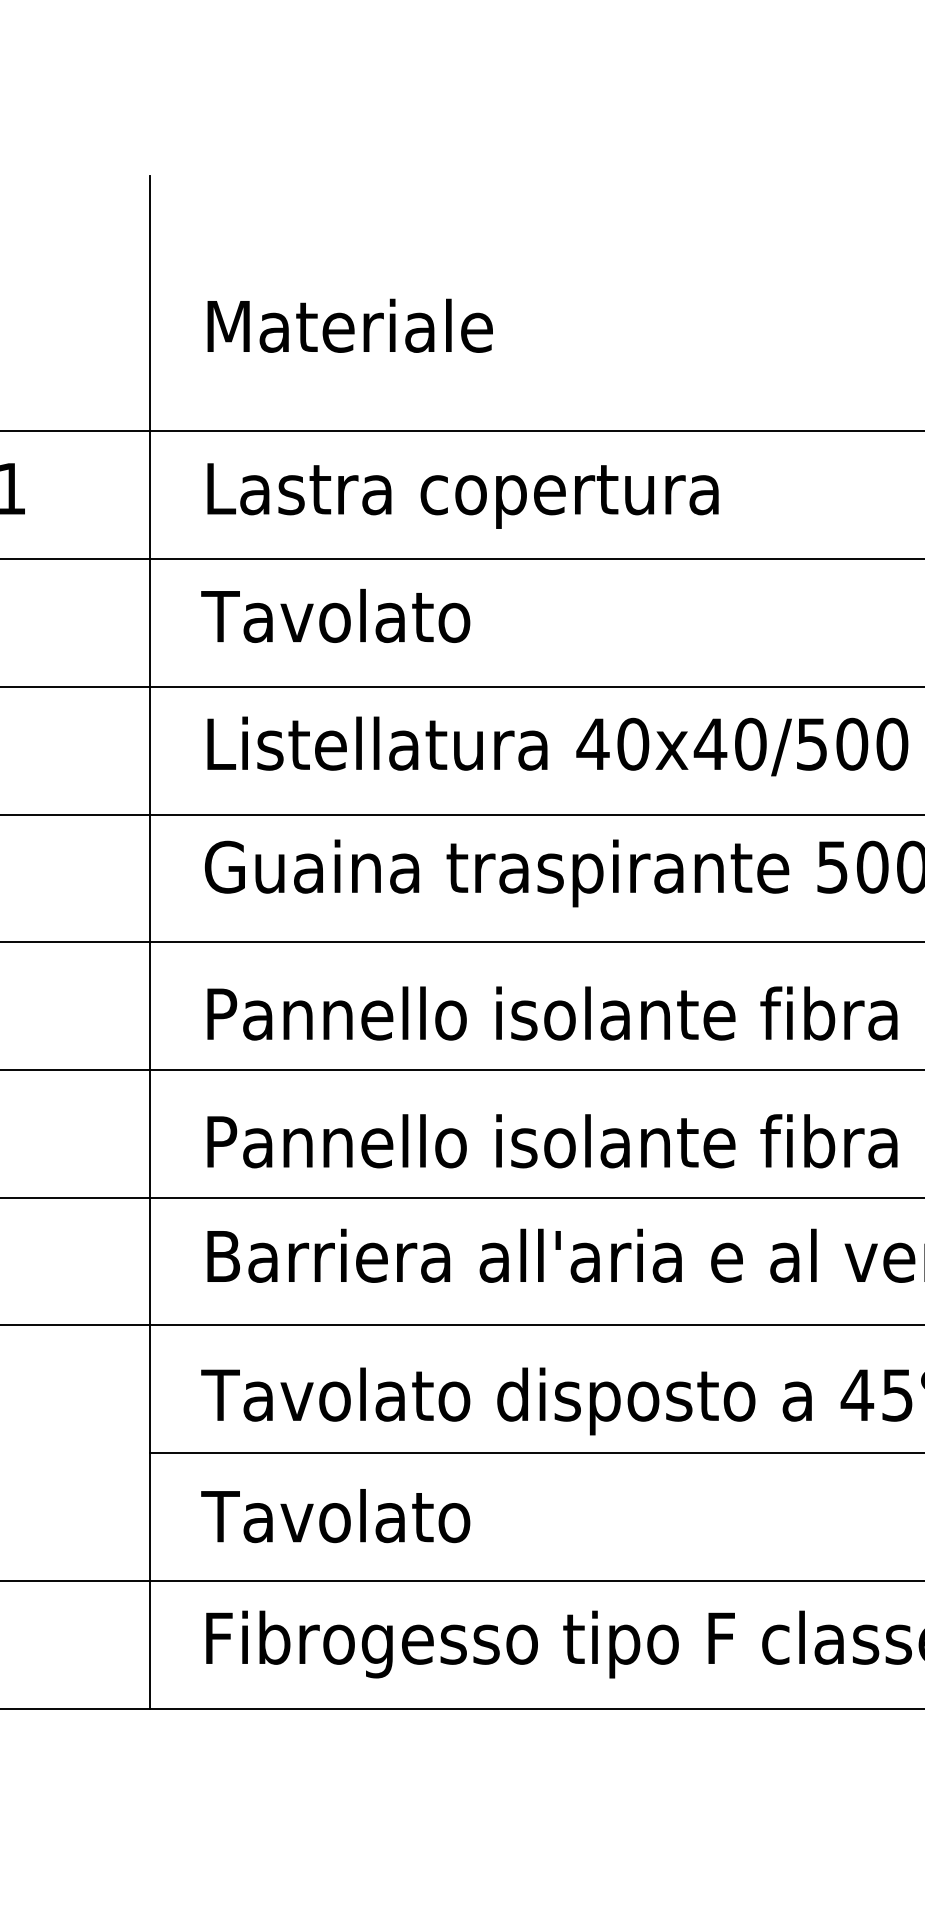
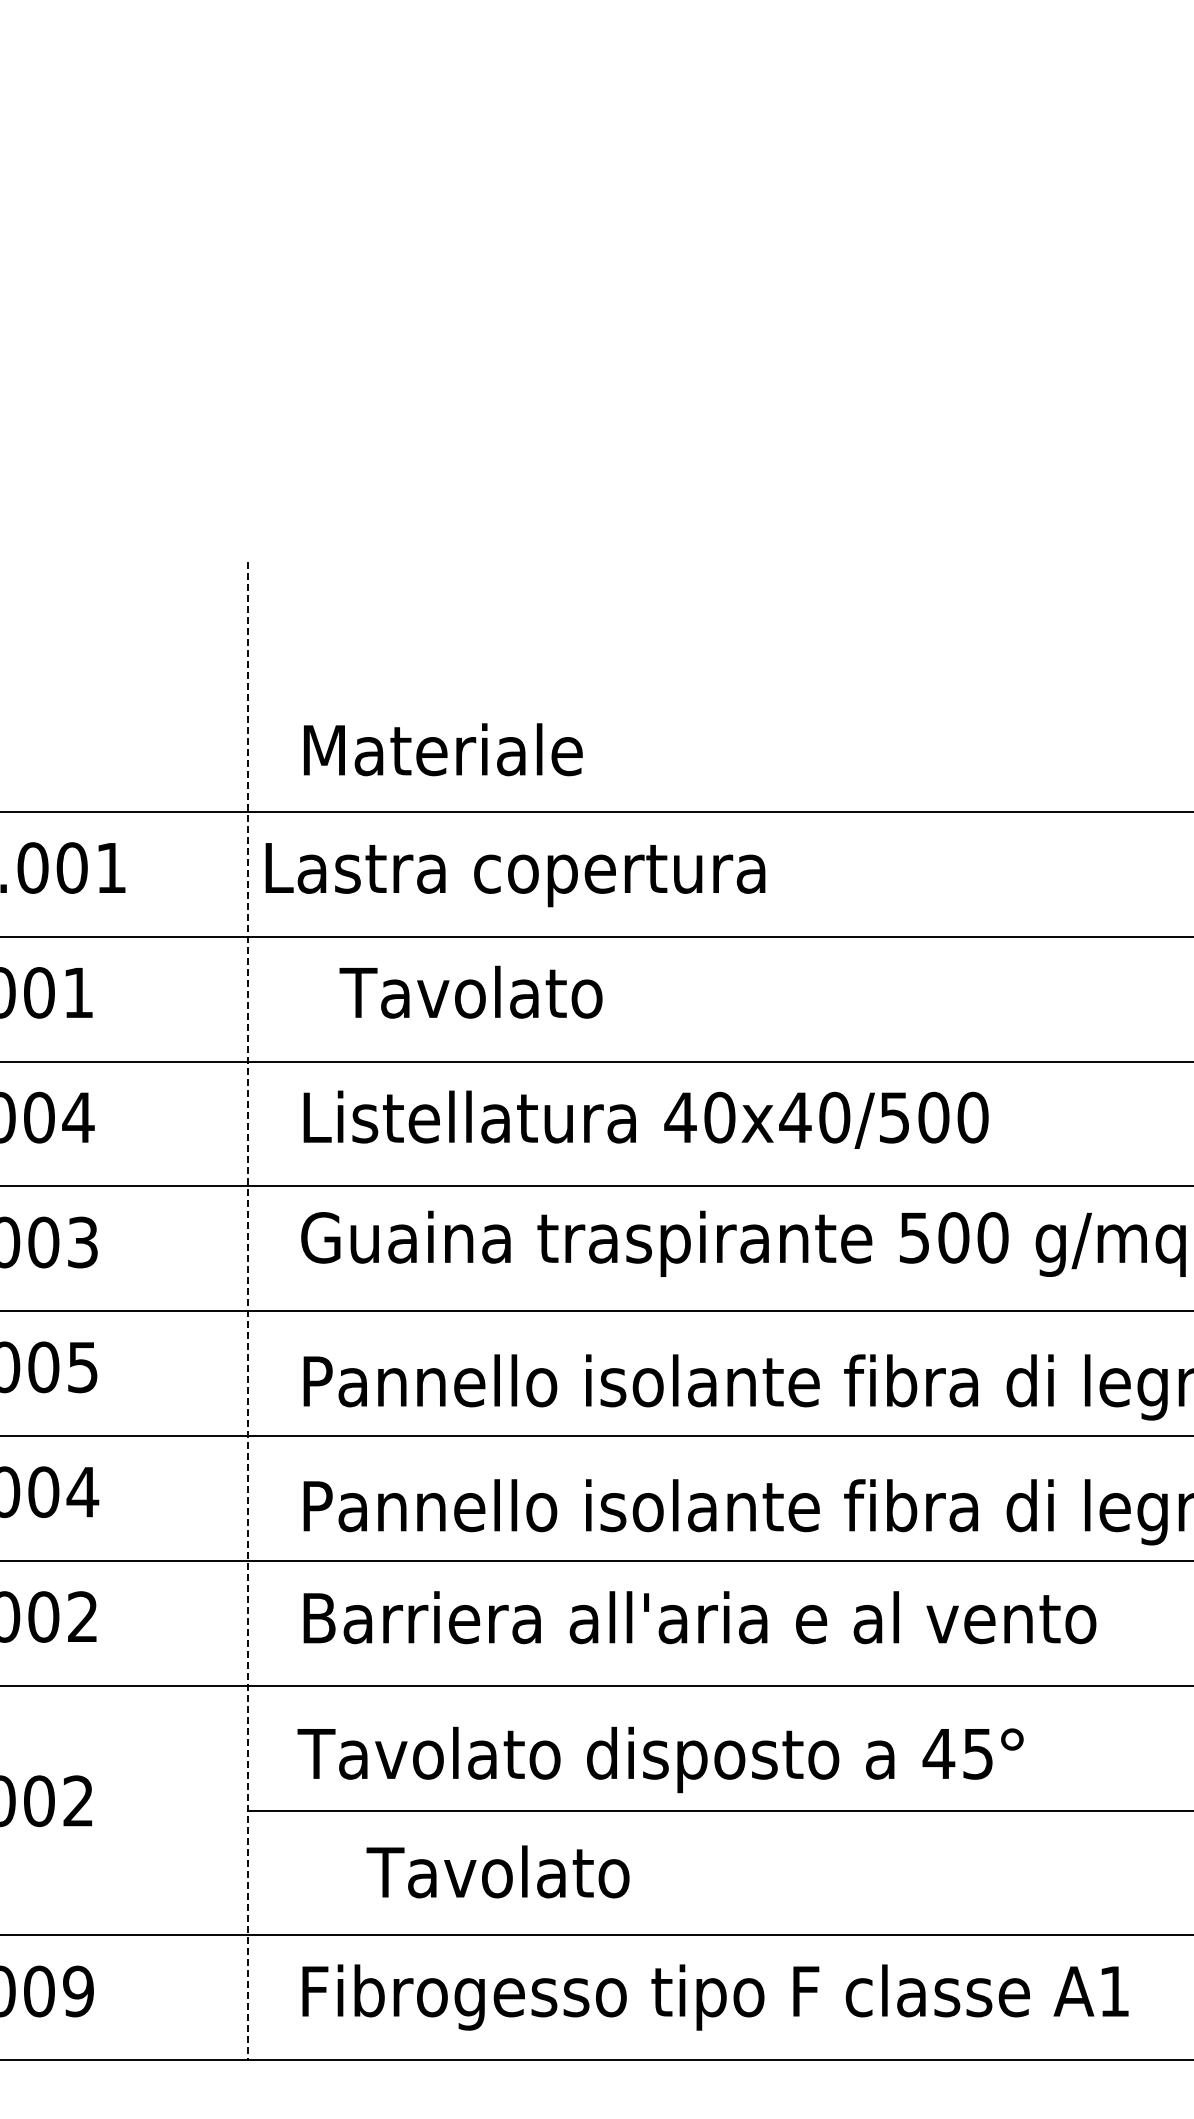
text: (350, 325) -> (443, 749), moved
text: (463, 496) -> (515, 875), moved
text: (335, 615) -> (470, 991), moved
line: (149, 942) -> (247, 1311), solid -> dashed
text: (335, 1515) -> (497, 1871), moved

